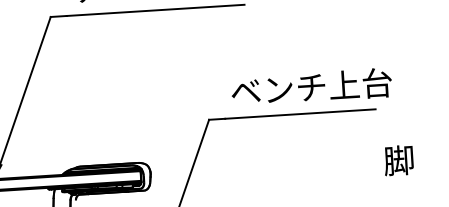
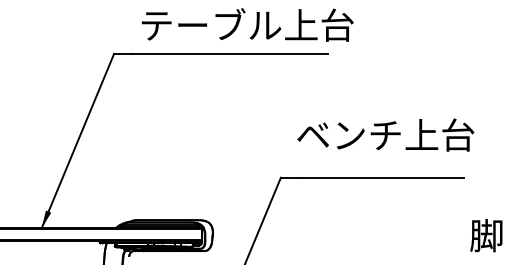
text: (311, 86) -> (385, 134), moved

